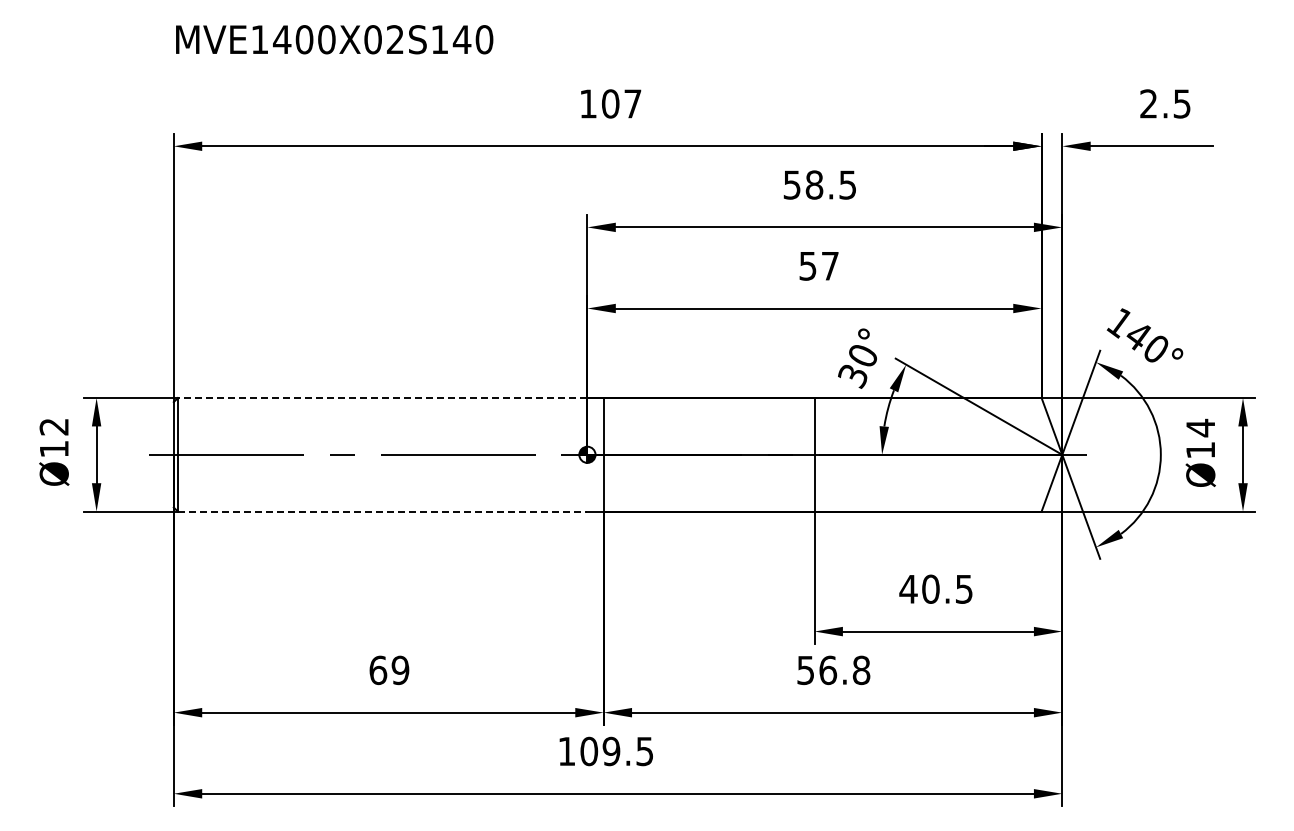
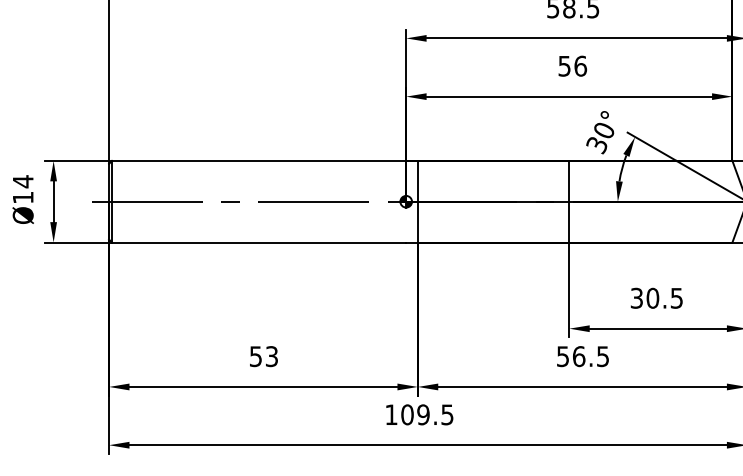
text: (830, 265) -> (580, 65), 57 -> 56
line: (382, 398) -> (258, 161), dashed -> solid
text: (53, 426) -> (22, 181), Ø12 -> Ø14
line: (382, 511) -> (258, 242), dashed -> solid
text: (908, 588) -> (636, 297), 40.5 -> 30.5
text: (389, 670) -> (264, 356), 69 -> 53
text: (861, 670) -> (603, 356), 56.8 -> 56.5

